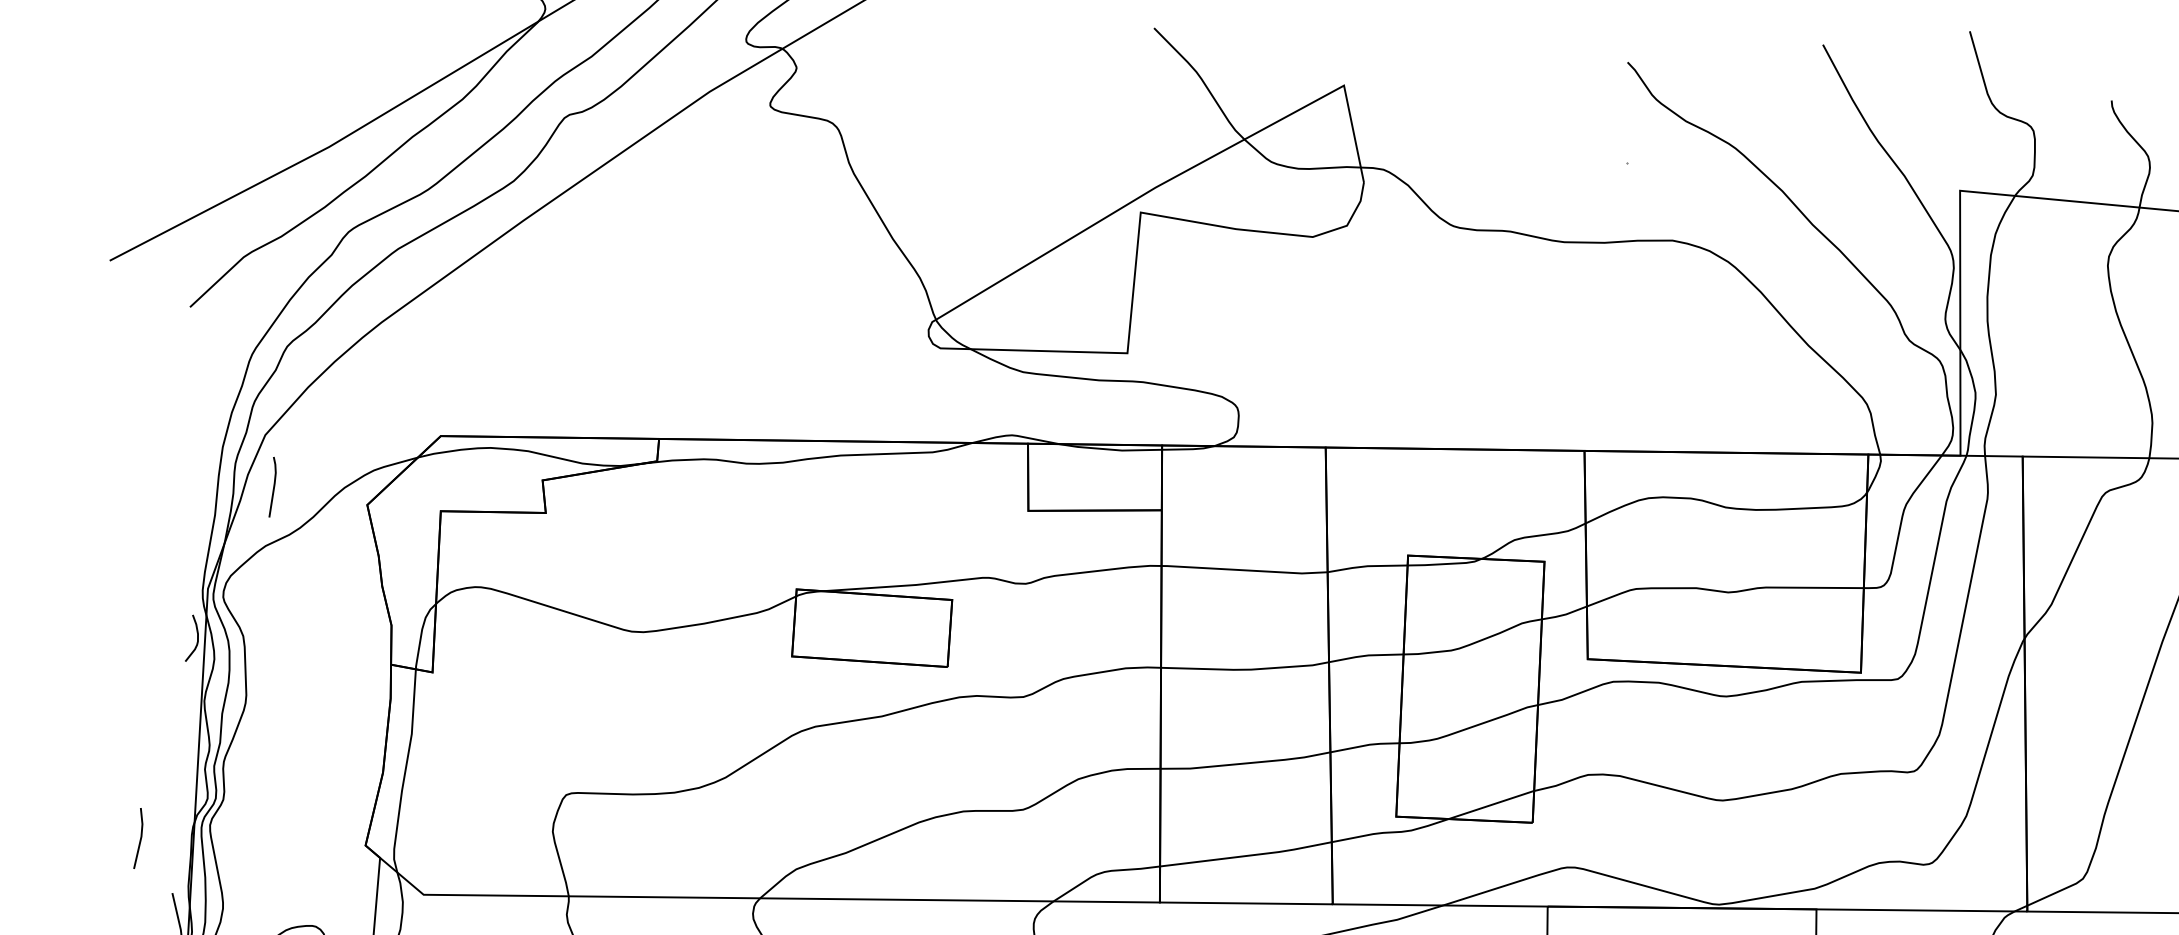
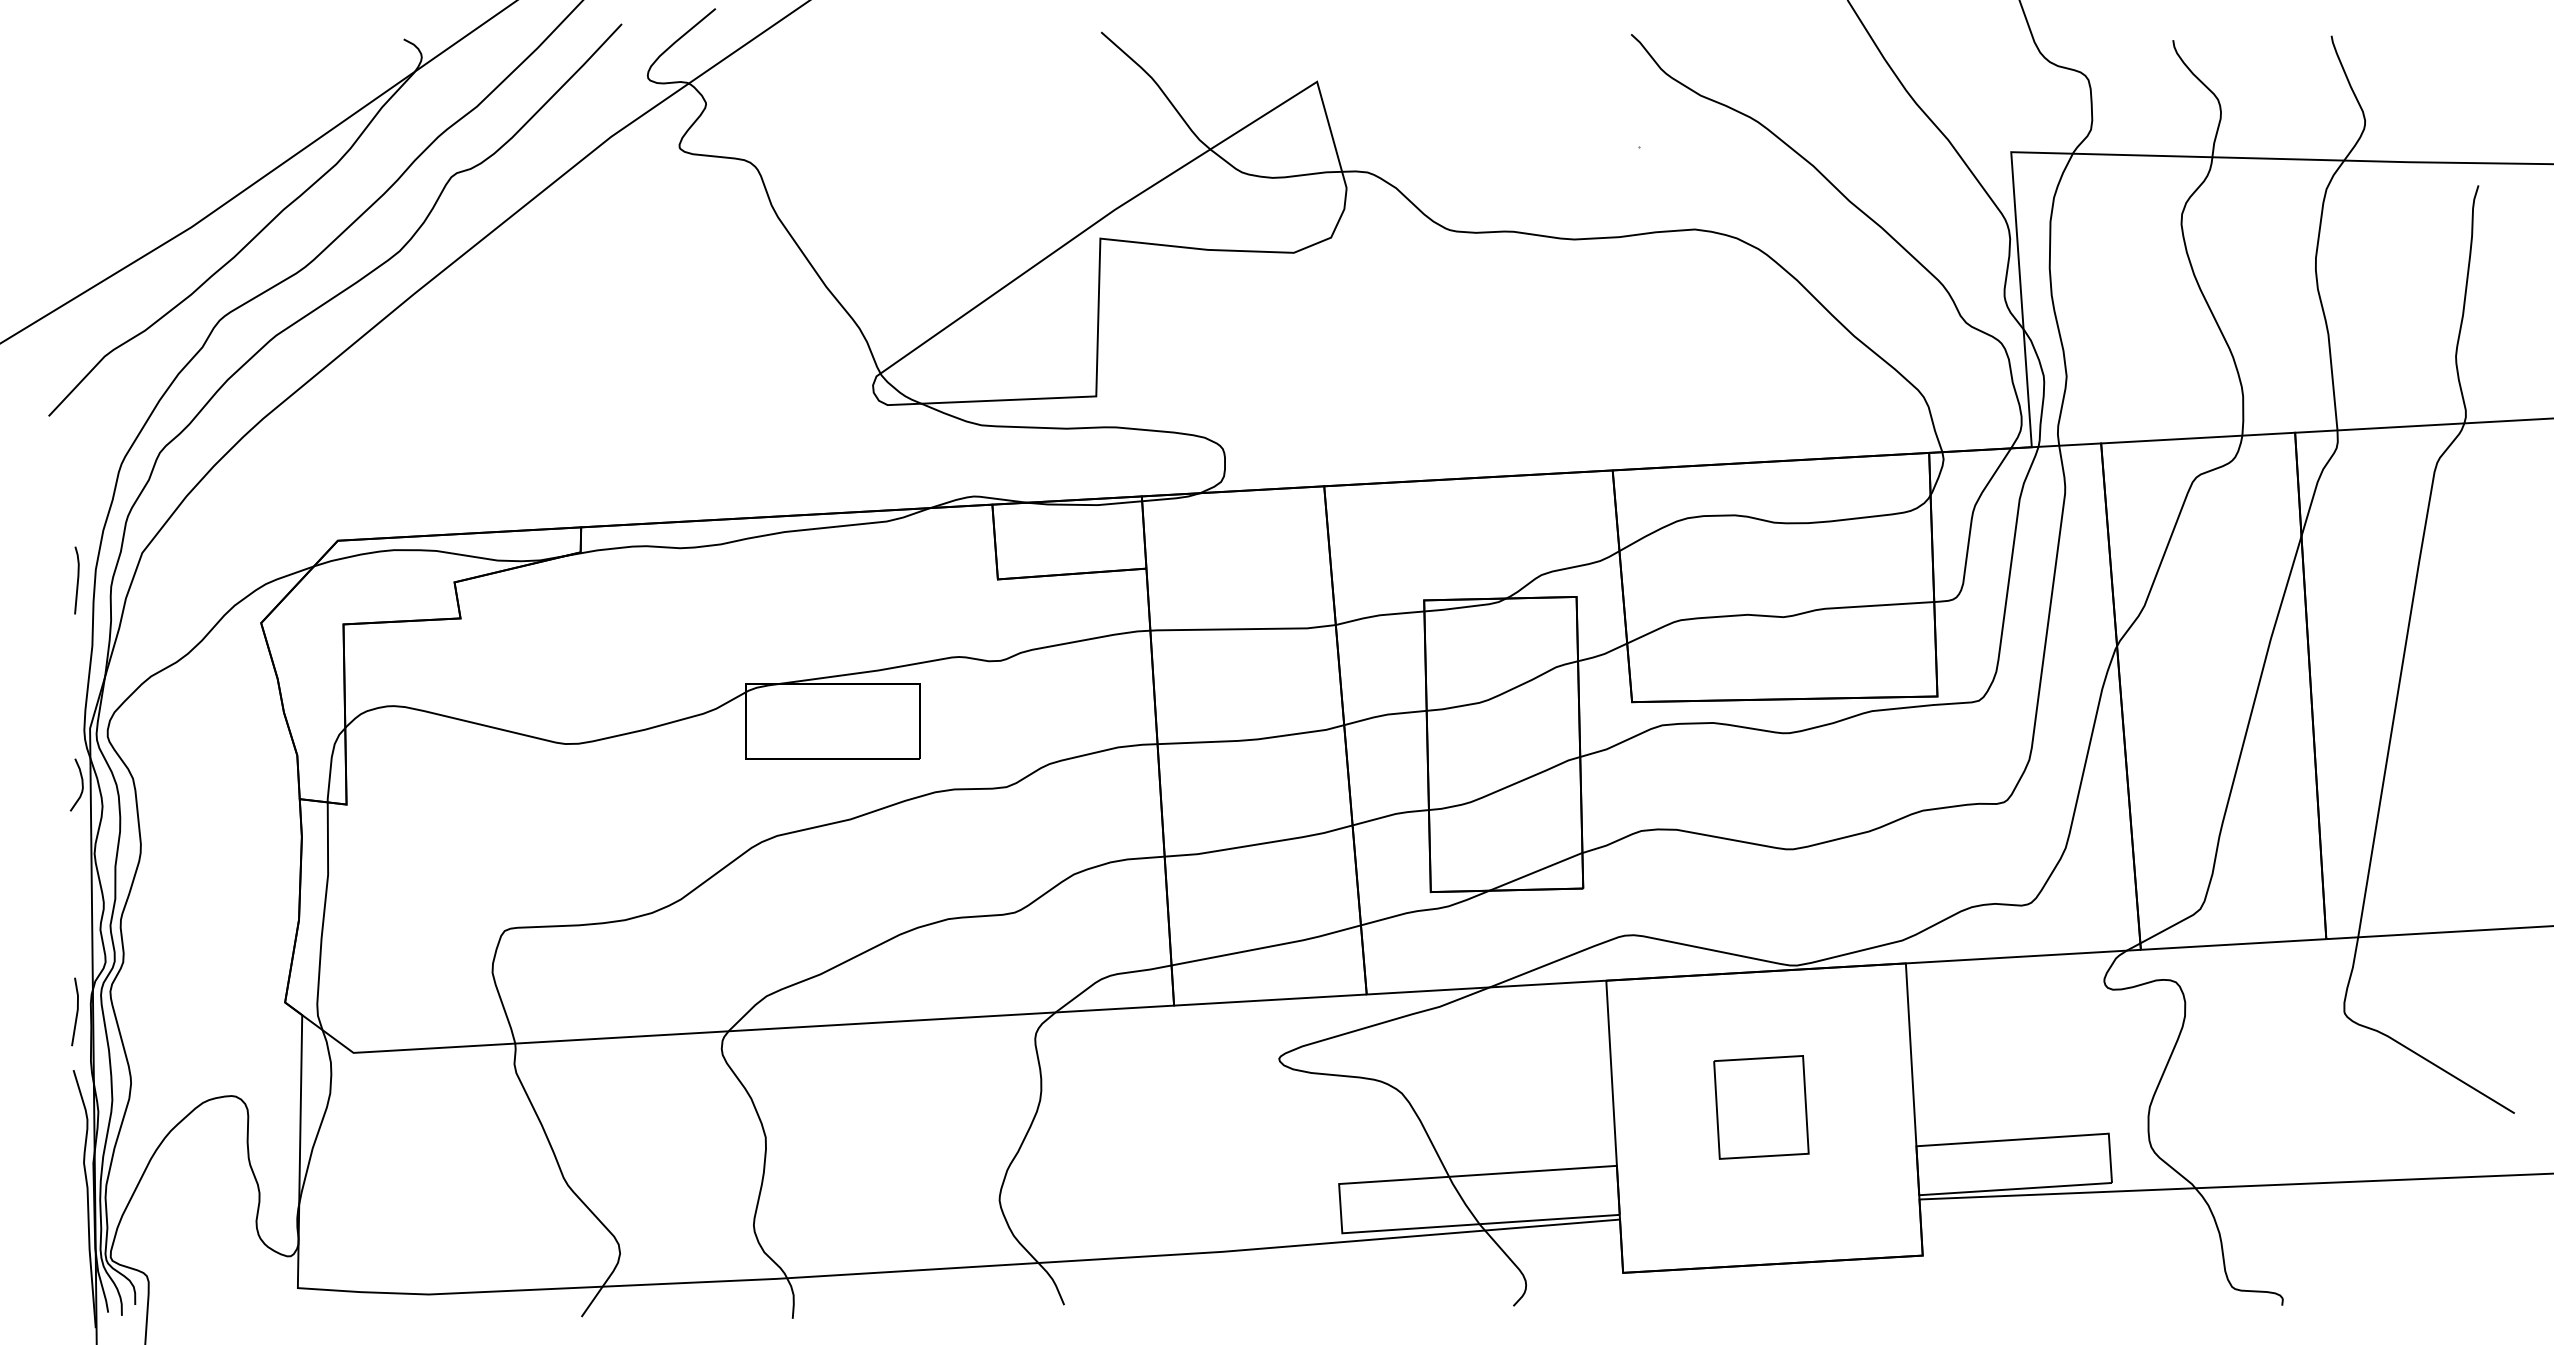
line: (273, 487) -> (77, 580), moved
line: (140, 838) -> (76, 1011), moved

